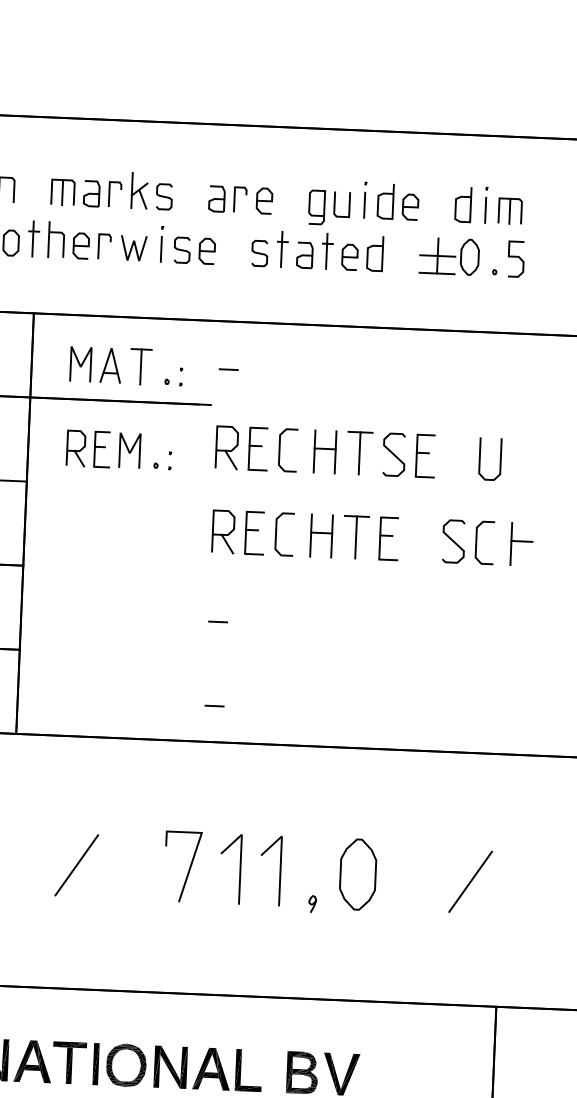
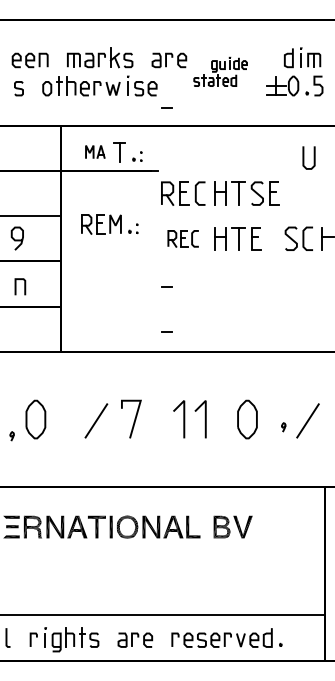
part: (335, 224) -> (220, 71), size x0.6
part: (96, 363) -> (95, 151), size x0.7
line: (228, 369) -> (166, 107), moved
part: (118, 450) -> (109, 224), moved
curve: (481, 458) -> (304, 157), moved
part: (253, 532) -> (183, 238), size x0.7
line: (188, 865) -> (134, 418), moved
part: (312, 904) -> (283, 427), moved

